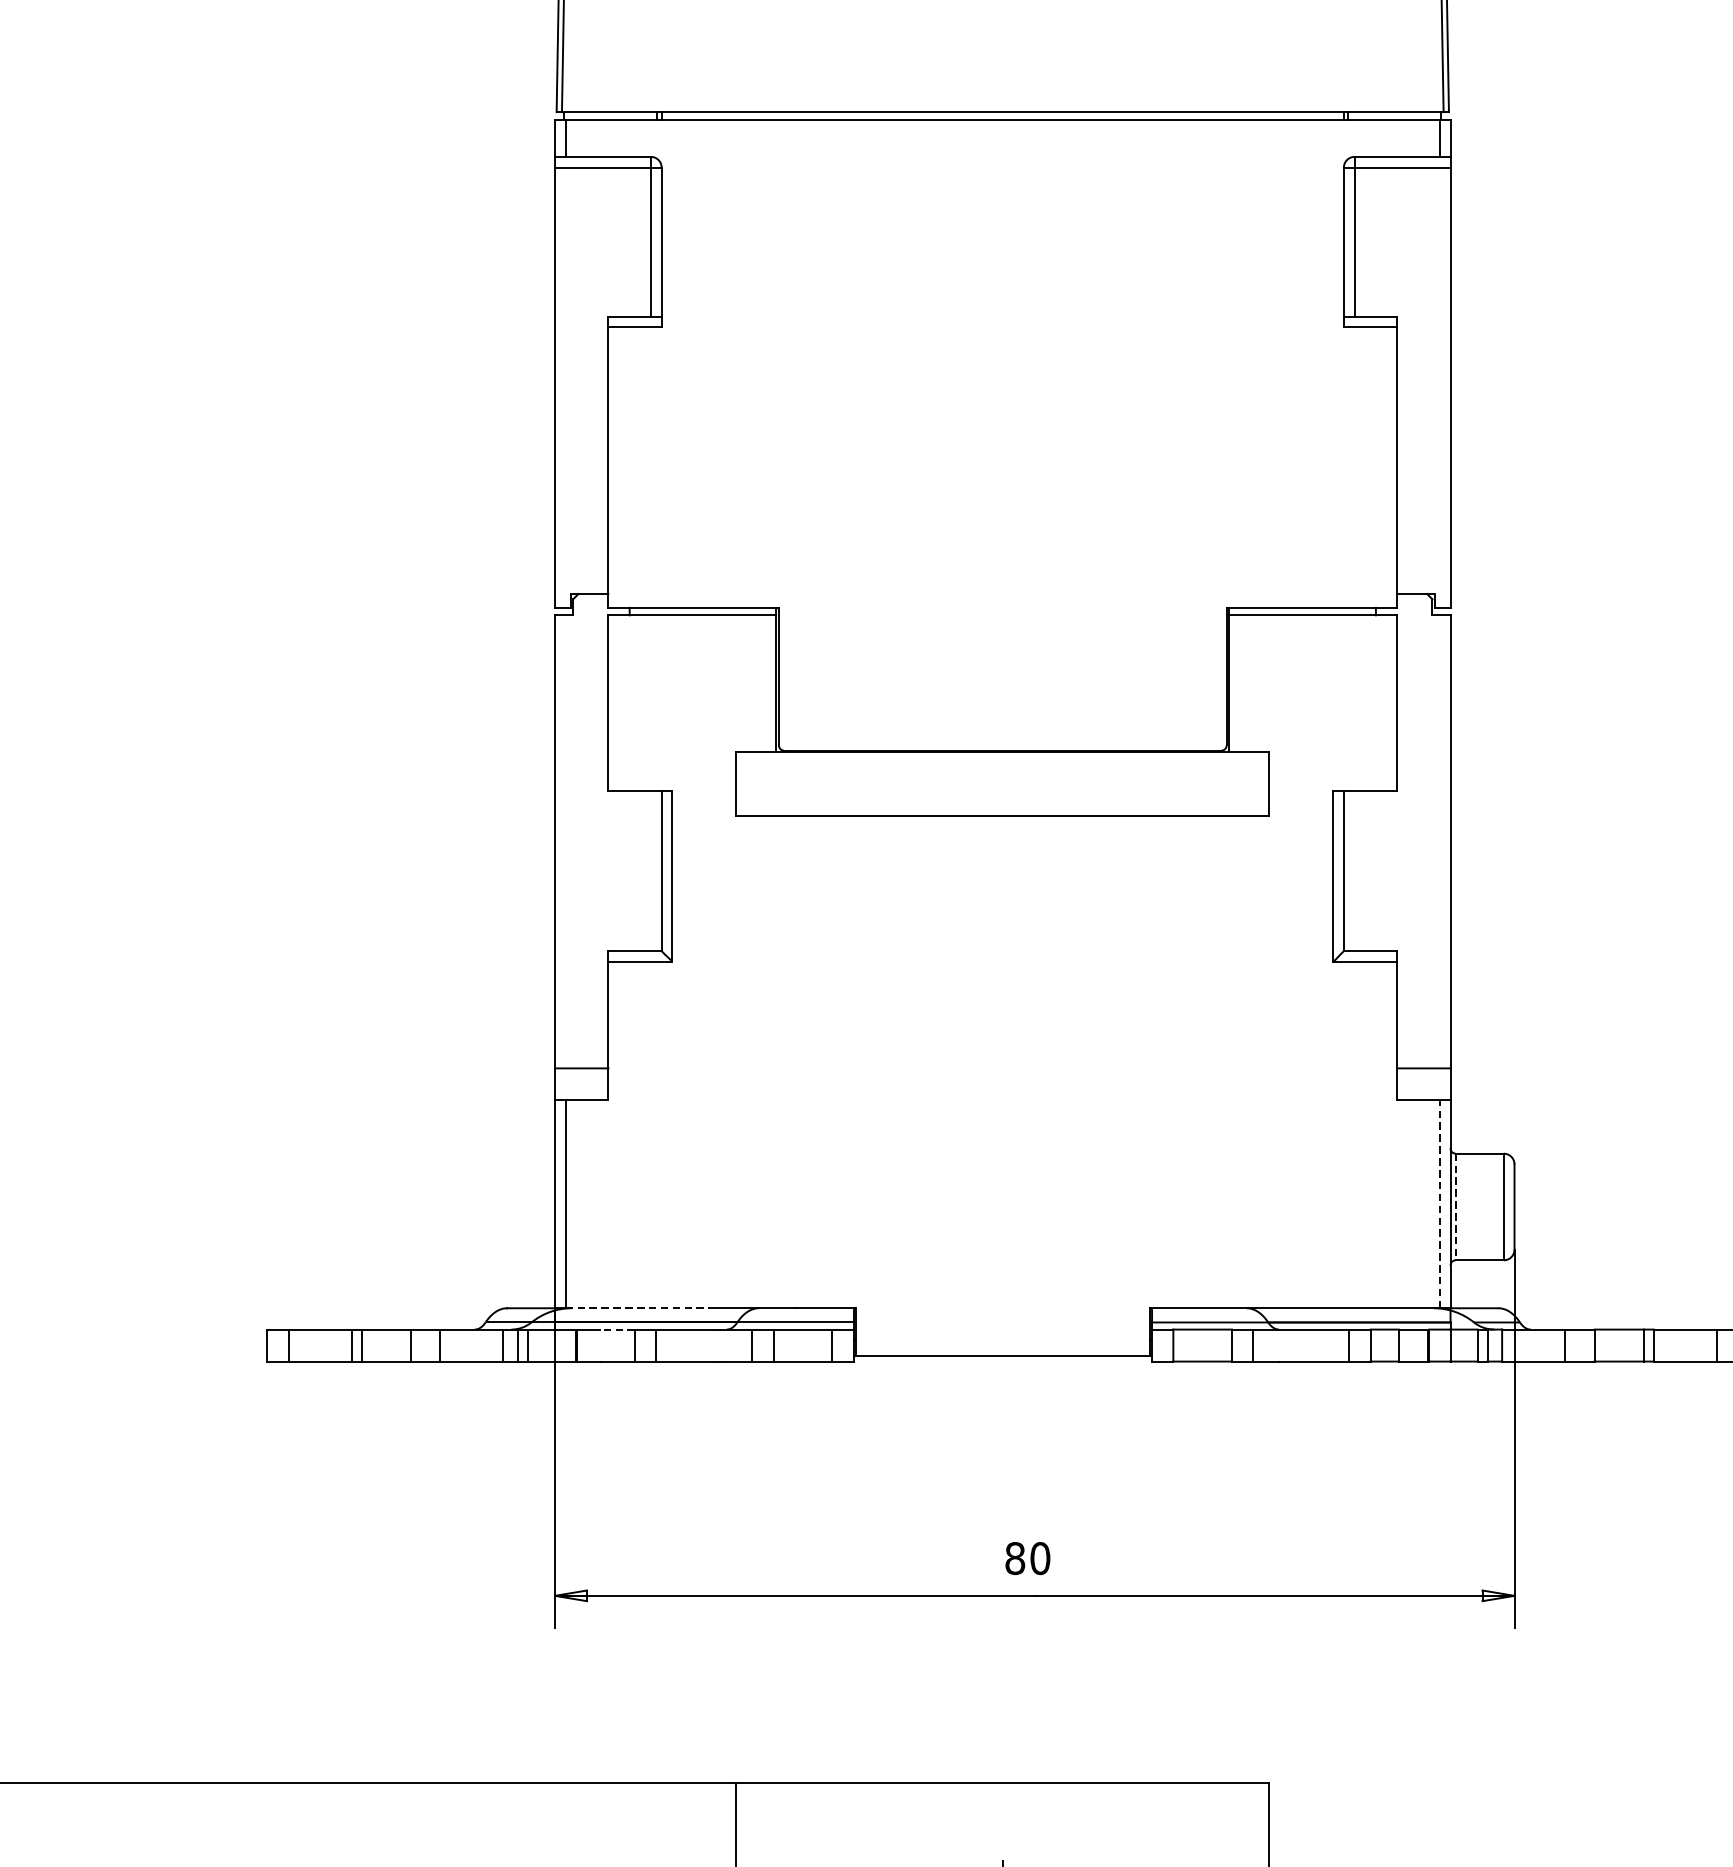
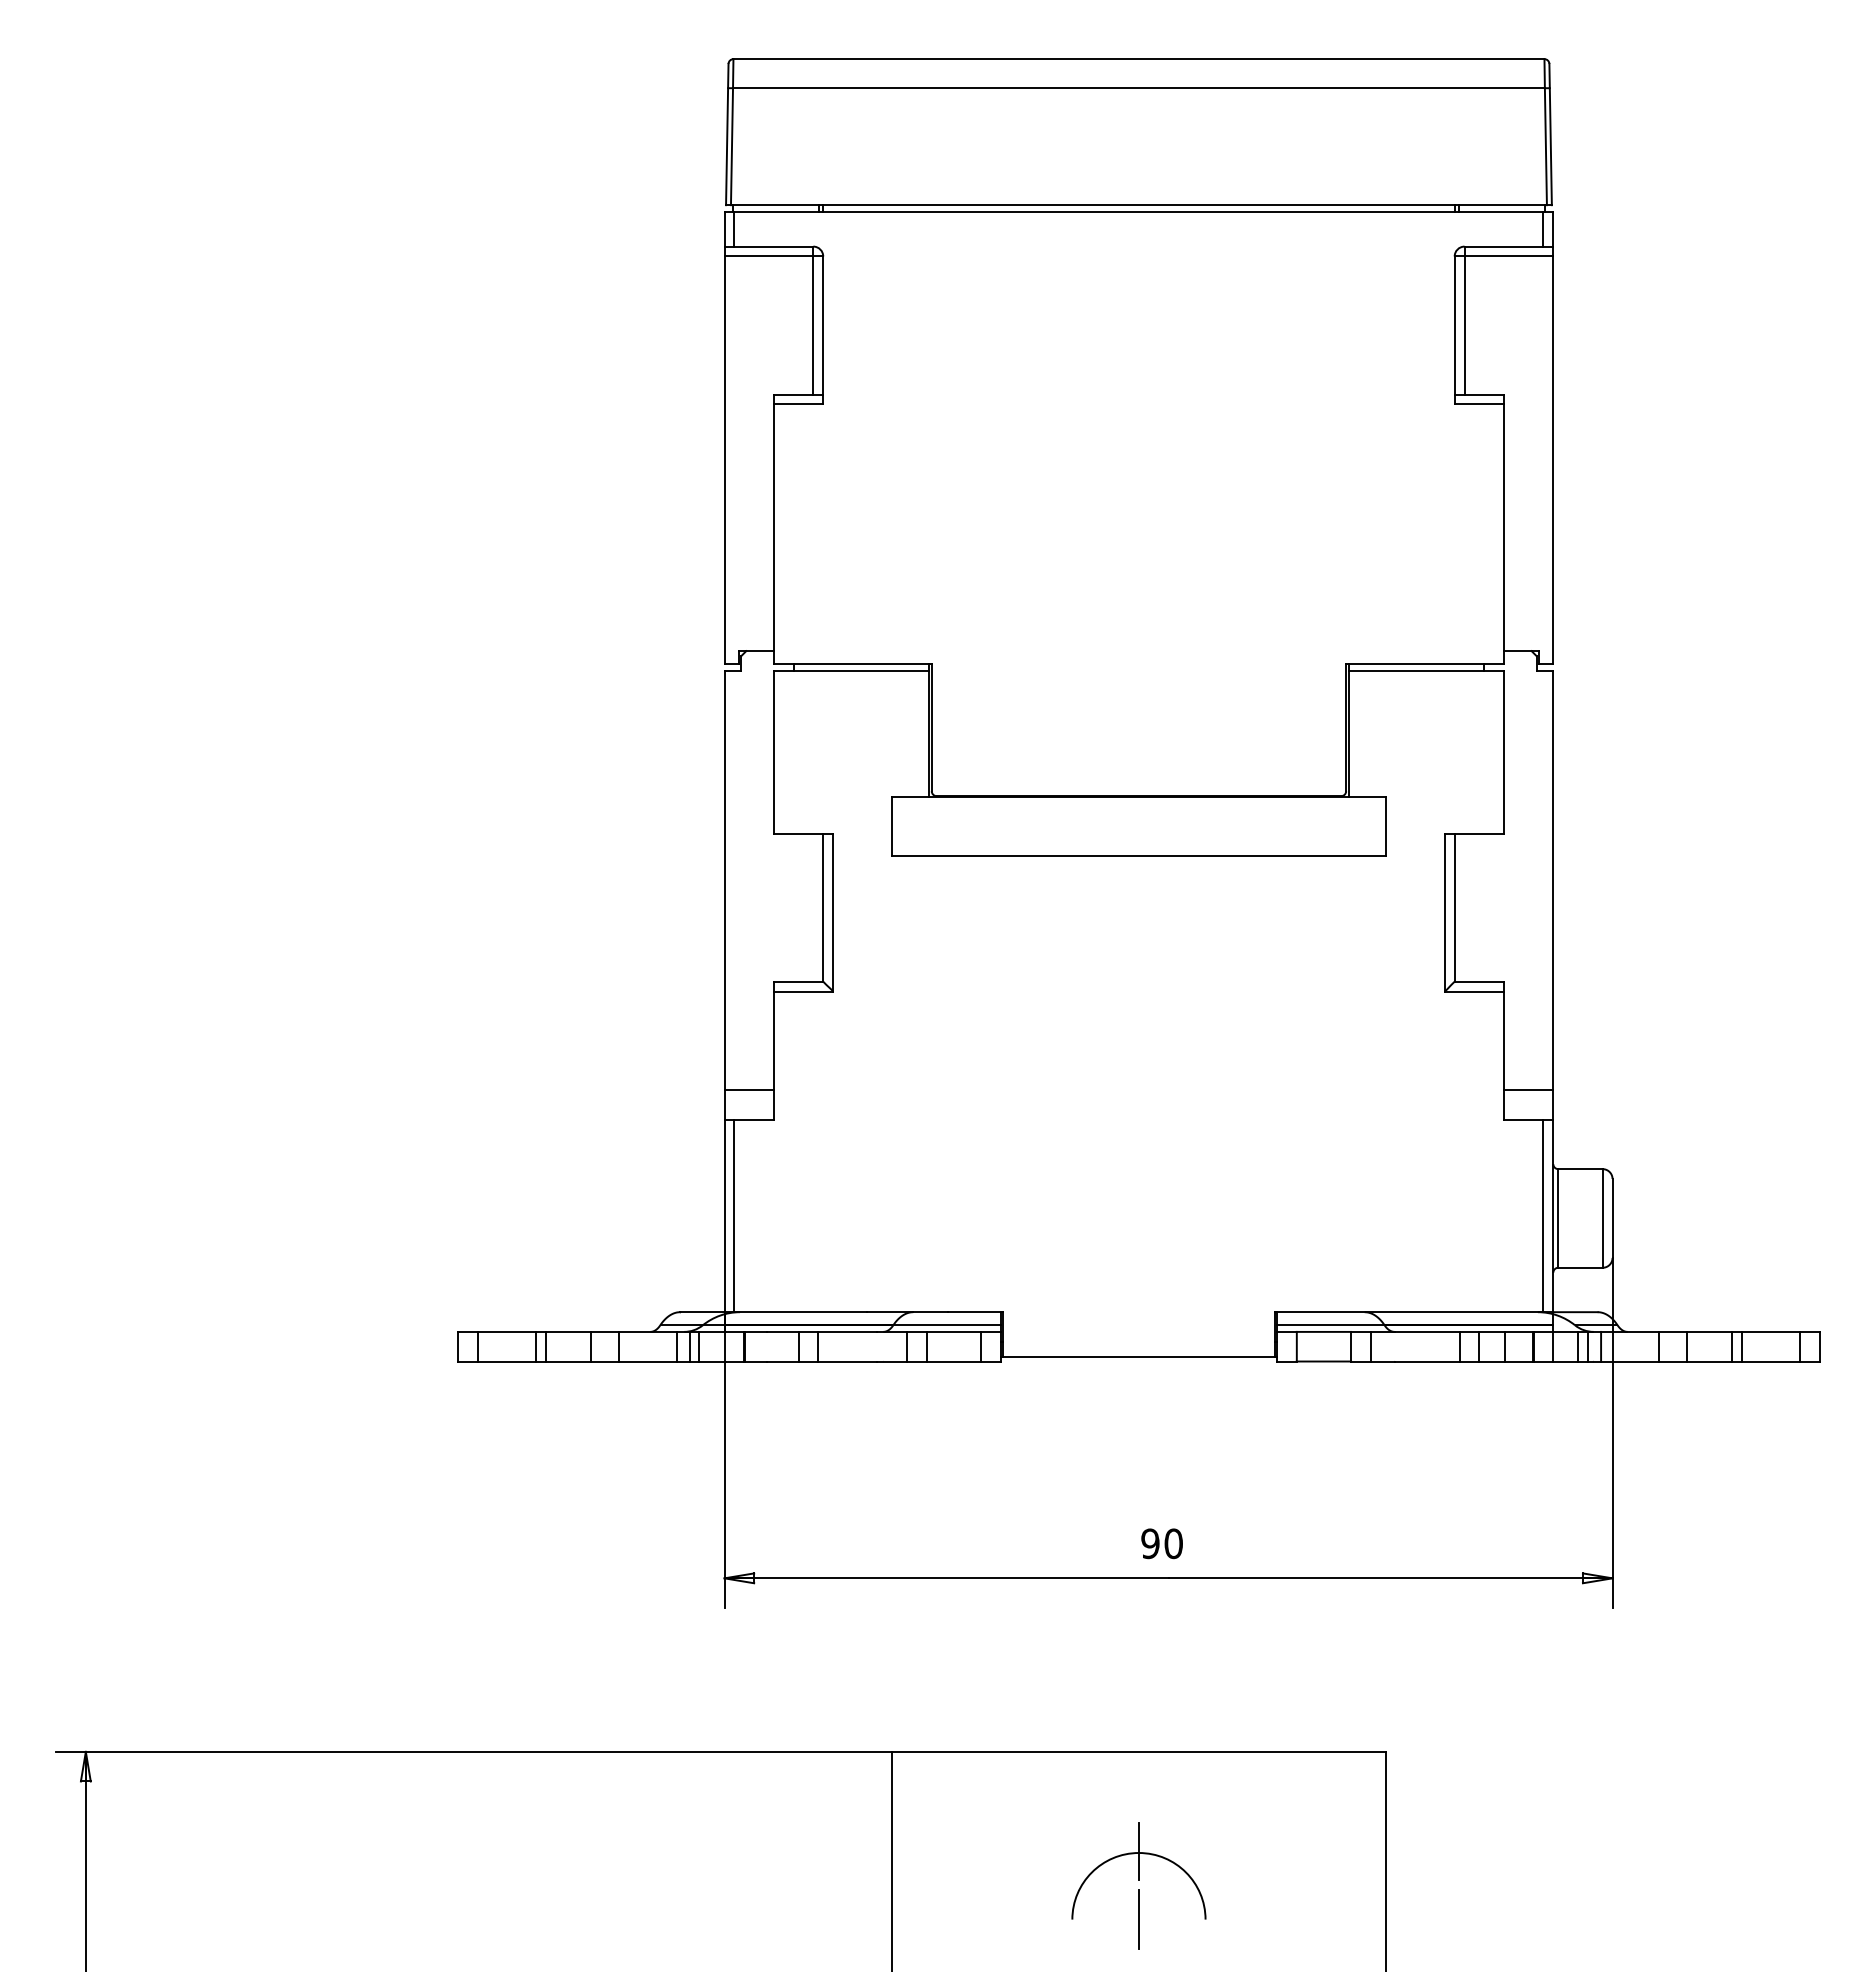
line: (1439, 1203) -> (1543, 1215), dashed -> solid
line: (1456, 1207) -> (1558, 1218), dashed -> solid
line: (638, 1308) -> (801, 1312), dashed -> solid
line: (617, 1329) -> (782, 1331), dashed -> solid
text: (1015, 1558) -> (1150, 1543), 80 -> 90

